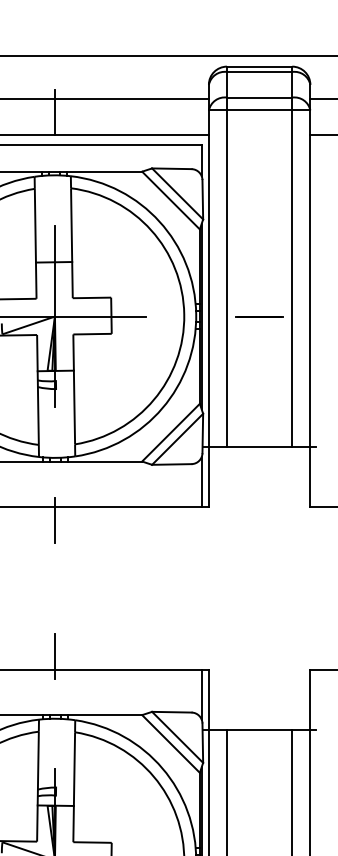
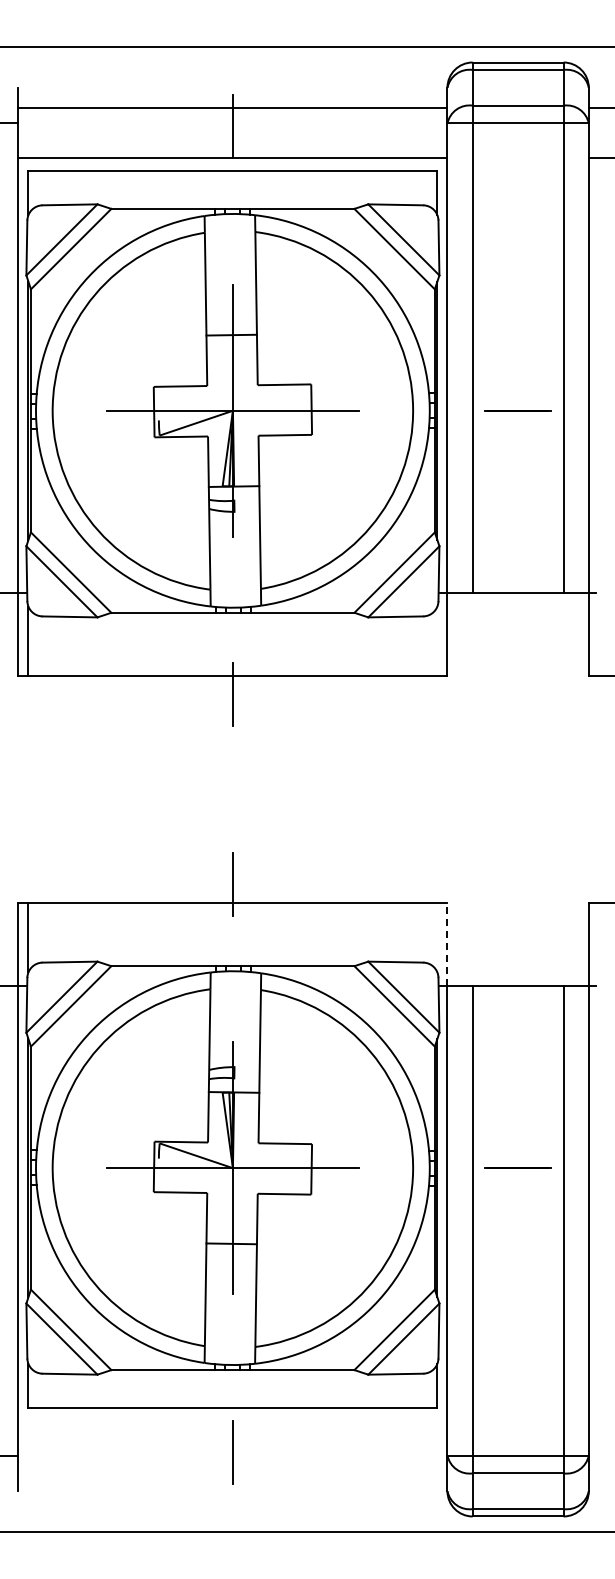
line: (201, 481) -> (437, 640), removed
line: (201, 694) -> (437, 937), removed
line: (208, 699) -> (447, 944), solid -> dashed

